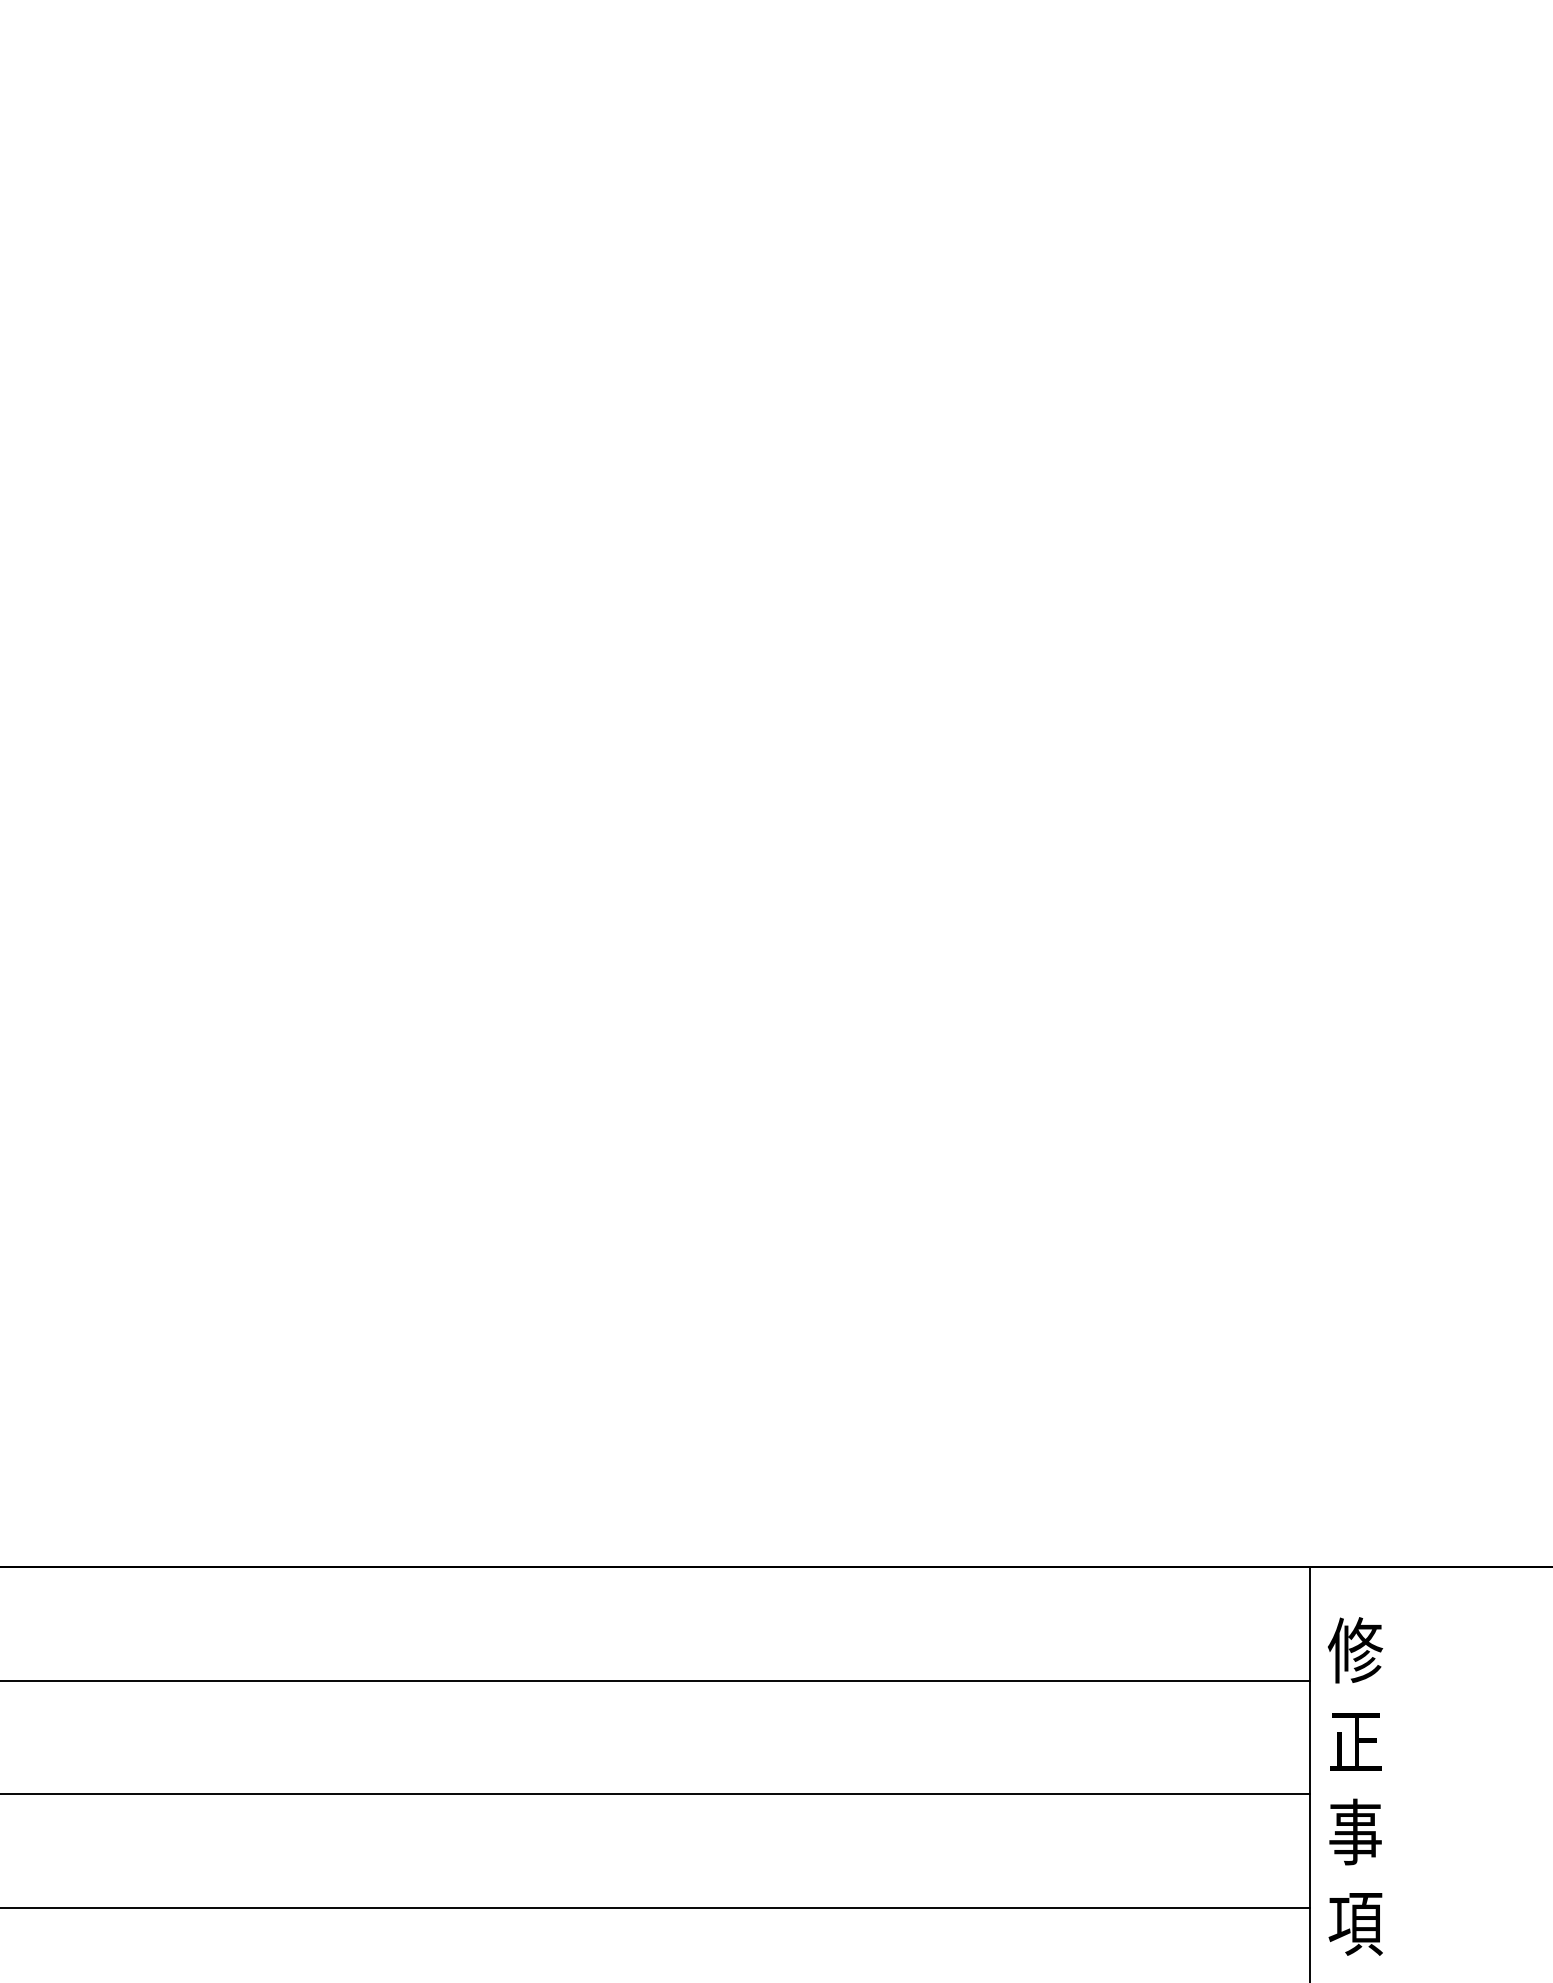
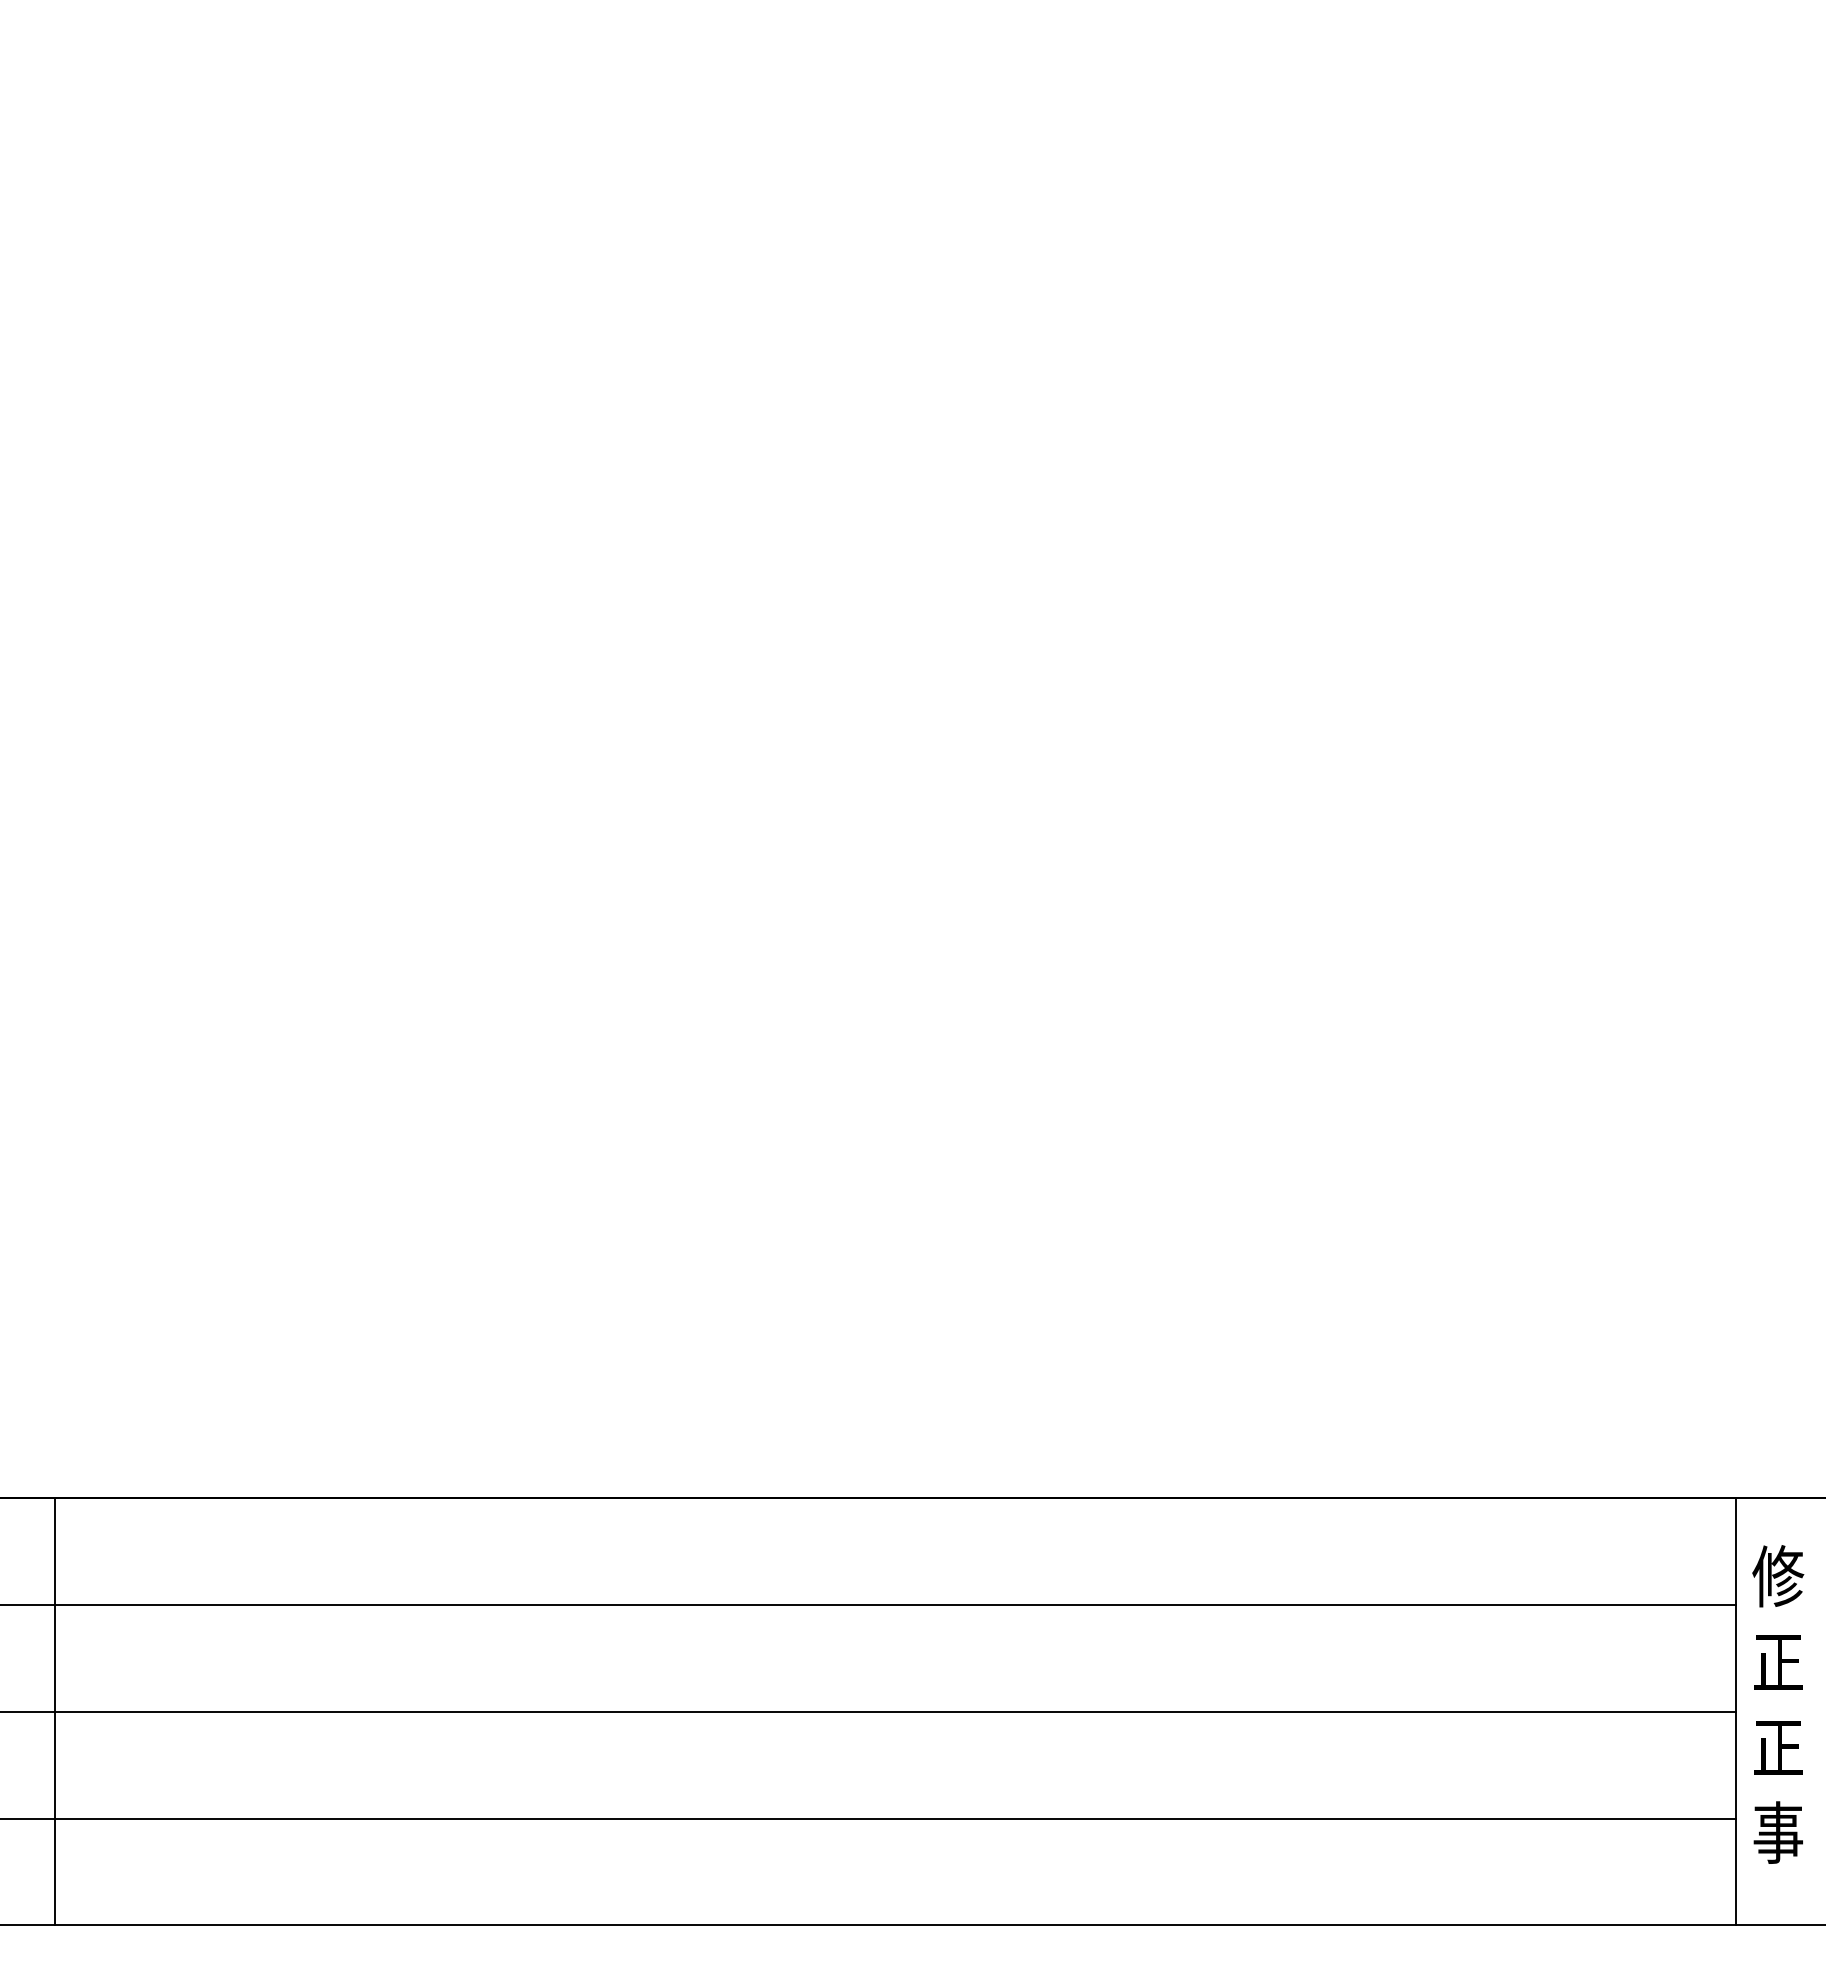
text: (1354, 1831) -> (1777, 1746), 事 -> 正
text: (1355, 1922) -> (1778, 1832), 項 -> 事

